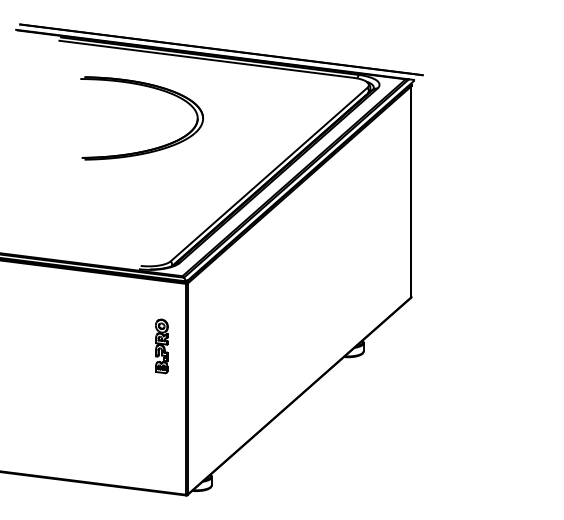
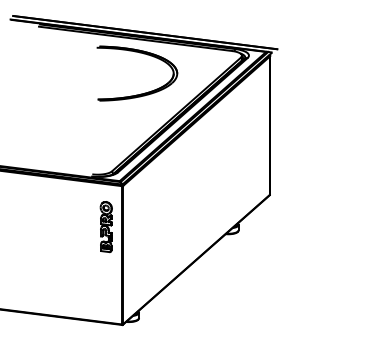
part: (151, 89) -> (143, 54), moved
part: (160, 346) -> (105, 227), size x1.43

